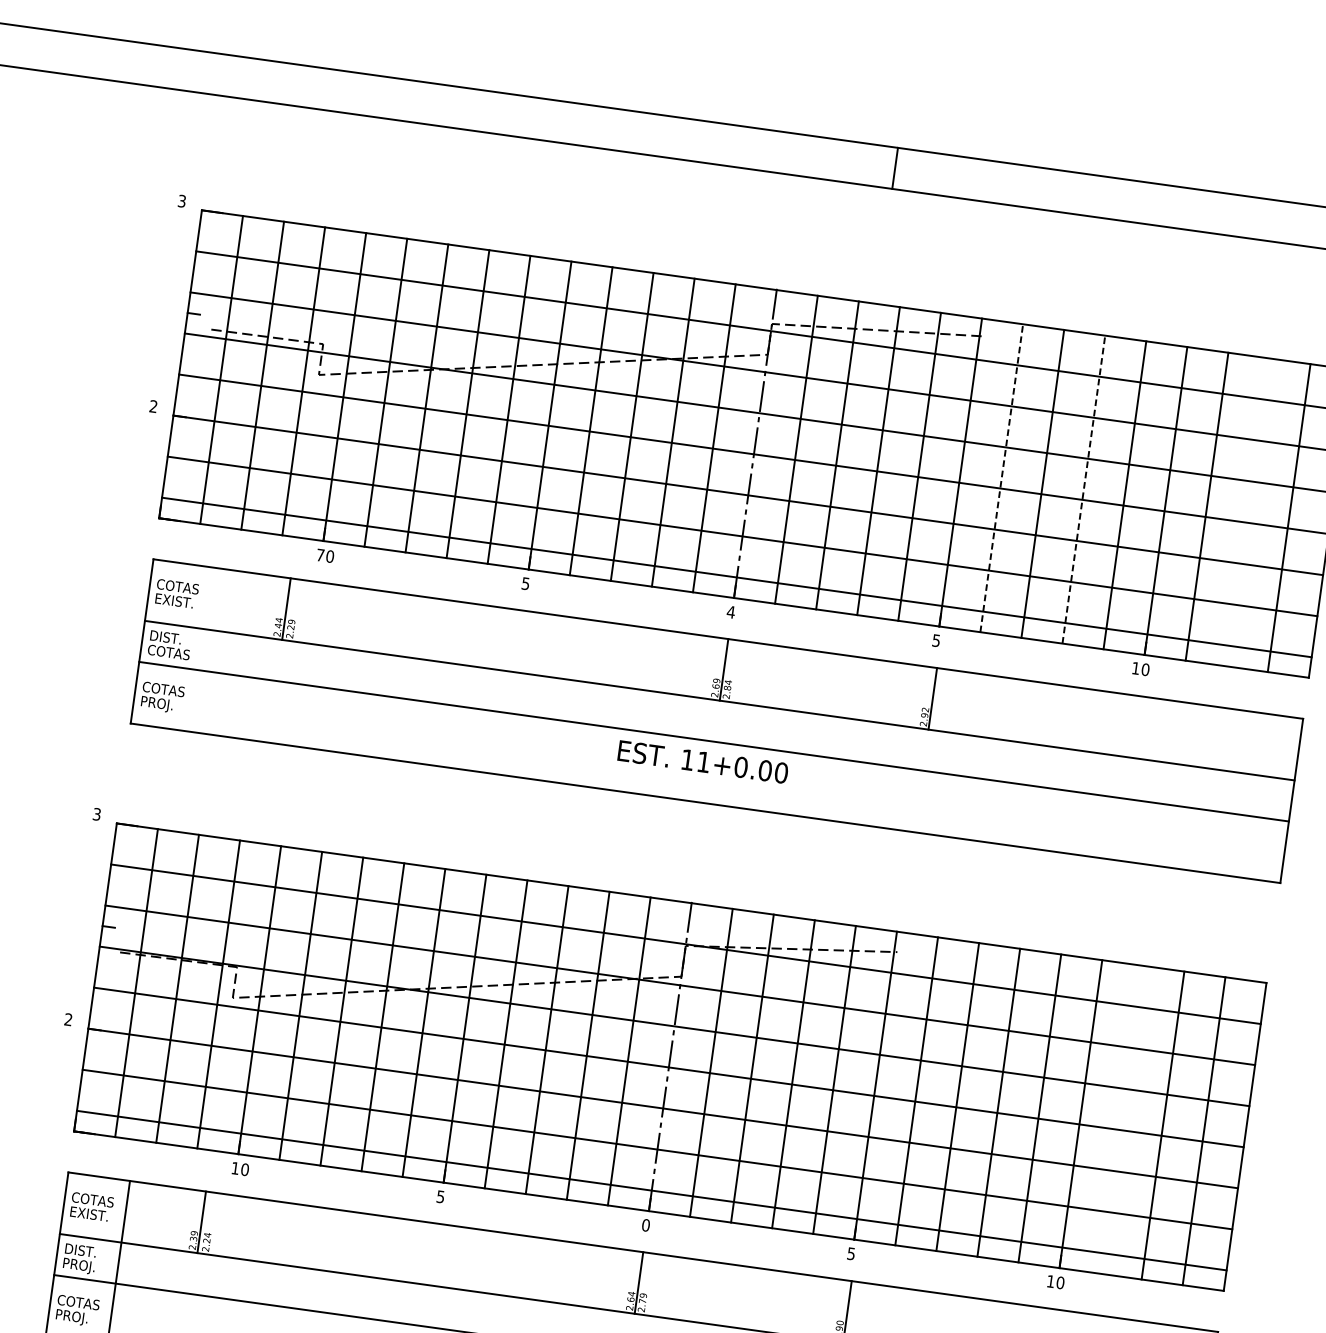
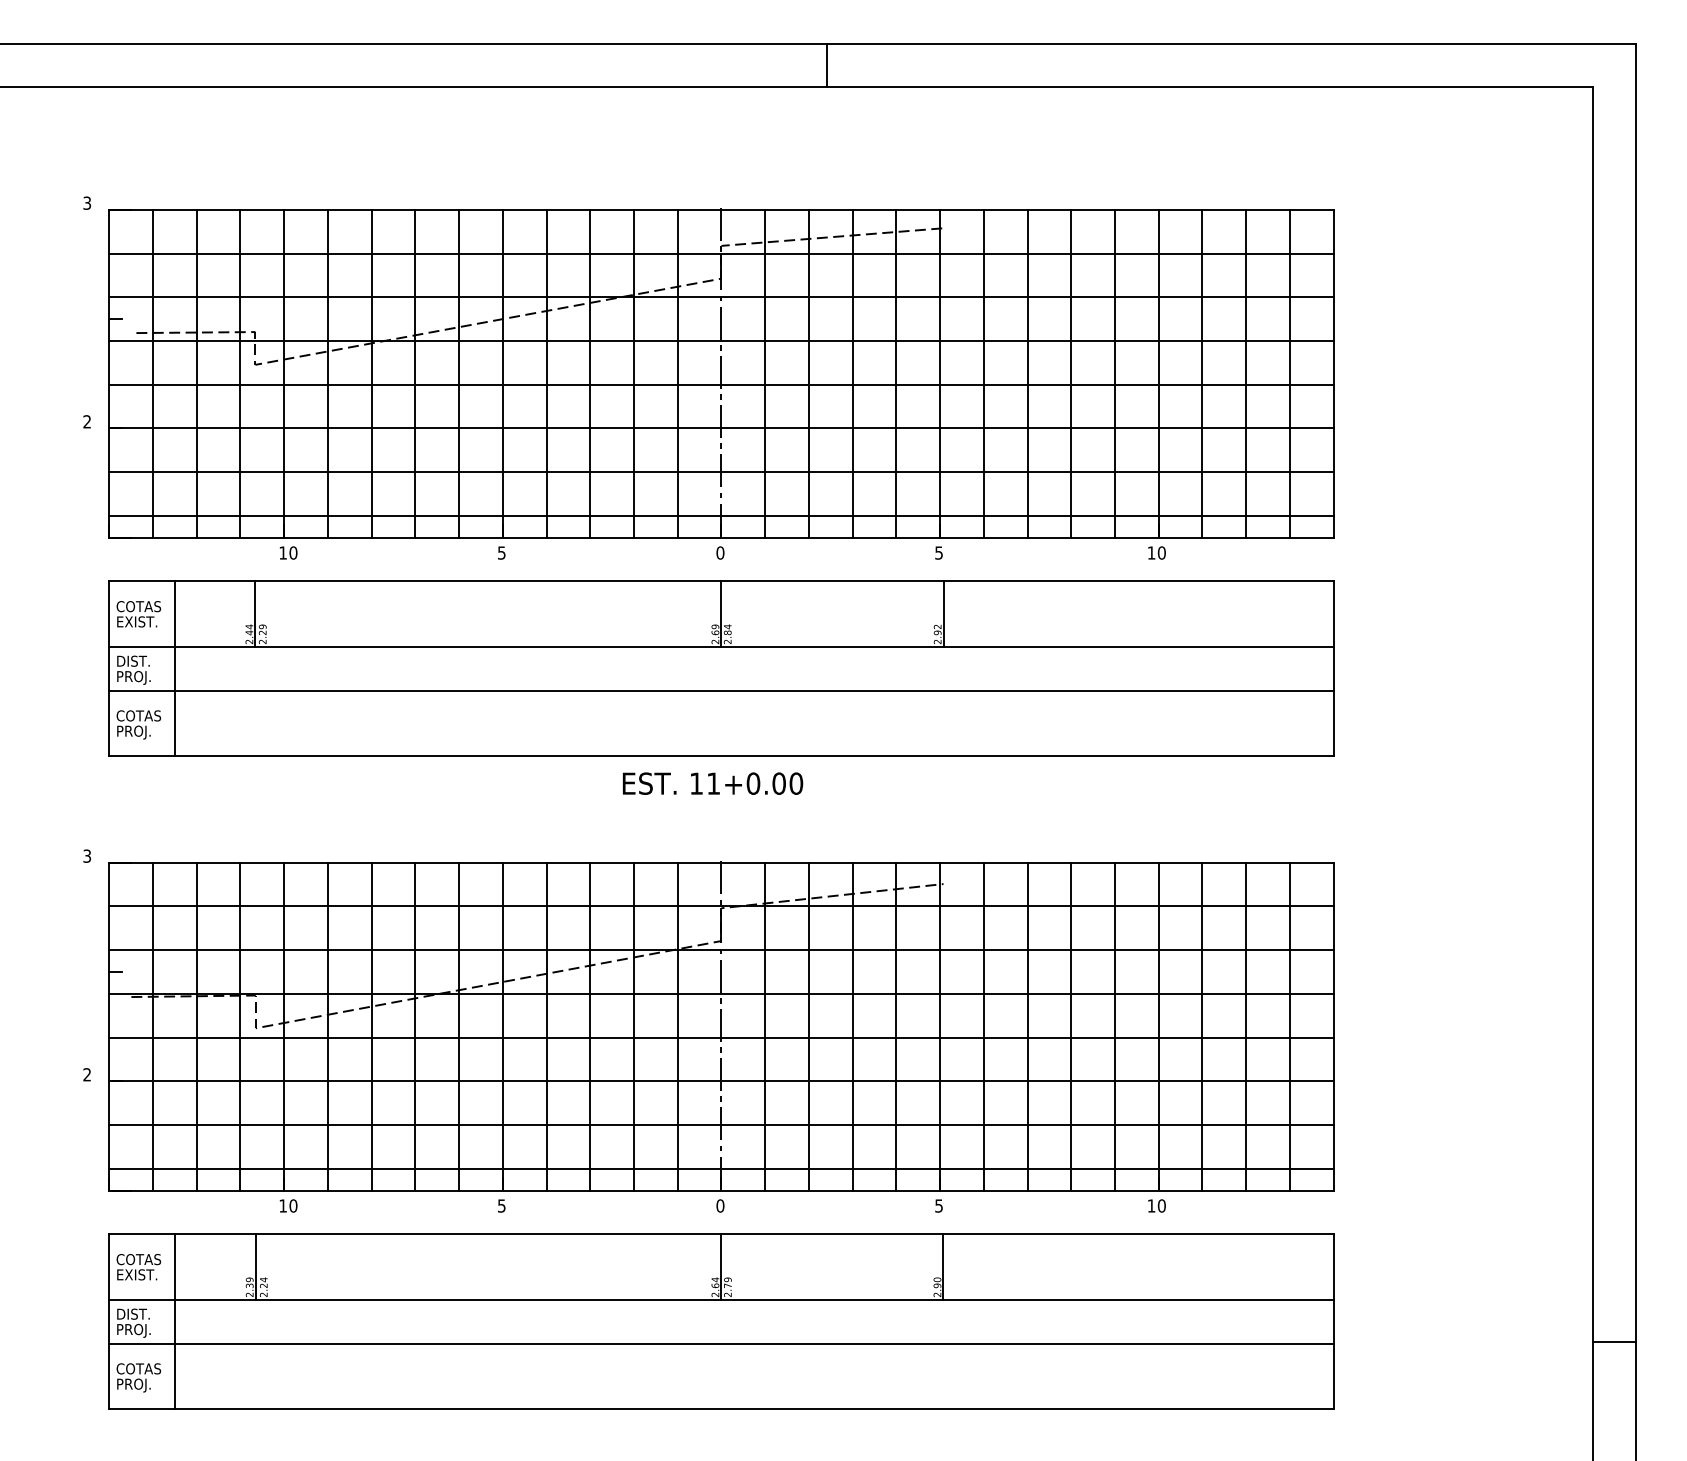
line: (1001, 477) -> (983, 373), dashed -> solid
line: (1084, 489) -> (1071, 373), dashed -> solid
line: (1248, 512) -> (1246, 373), added
text: (319, 554) -> (282, 552), 70 -> 10
text: (731, 611) -> (720, 552), 4 -> 0
line: (203, 649) -> (174, 668), added
text: (168, 653) -> (138, 677), COTAS -> PROJ.
text: (703, 762) -> (713, 783), moved
line: (1122, 1119) -> (1202, 1026), added

